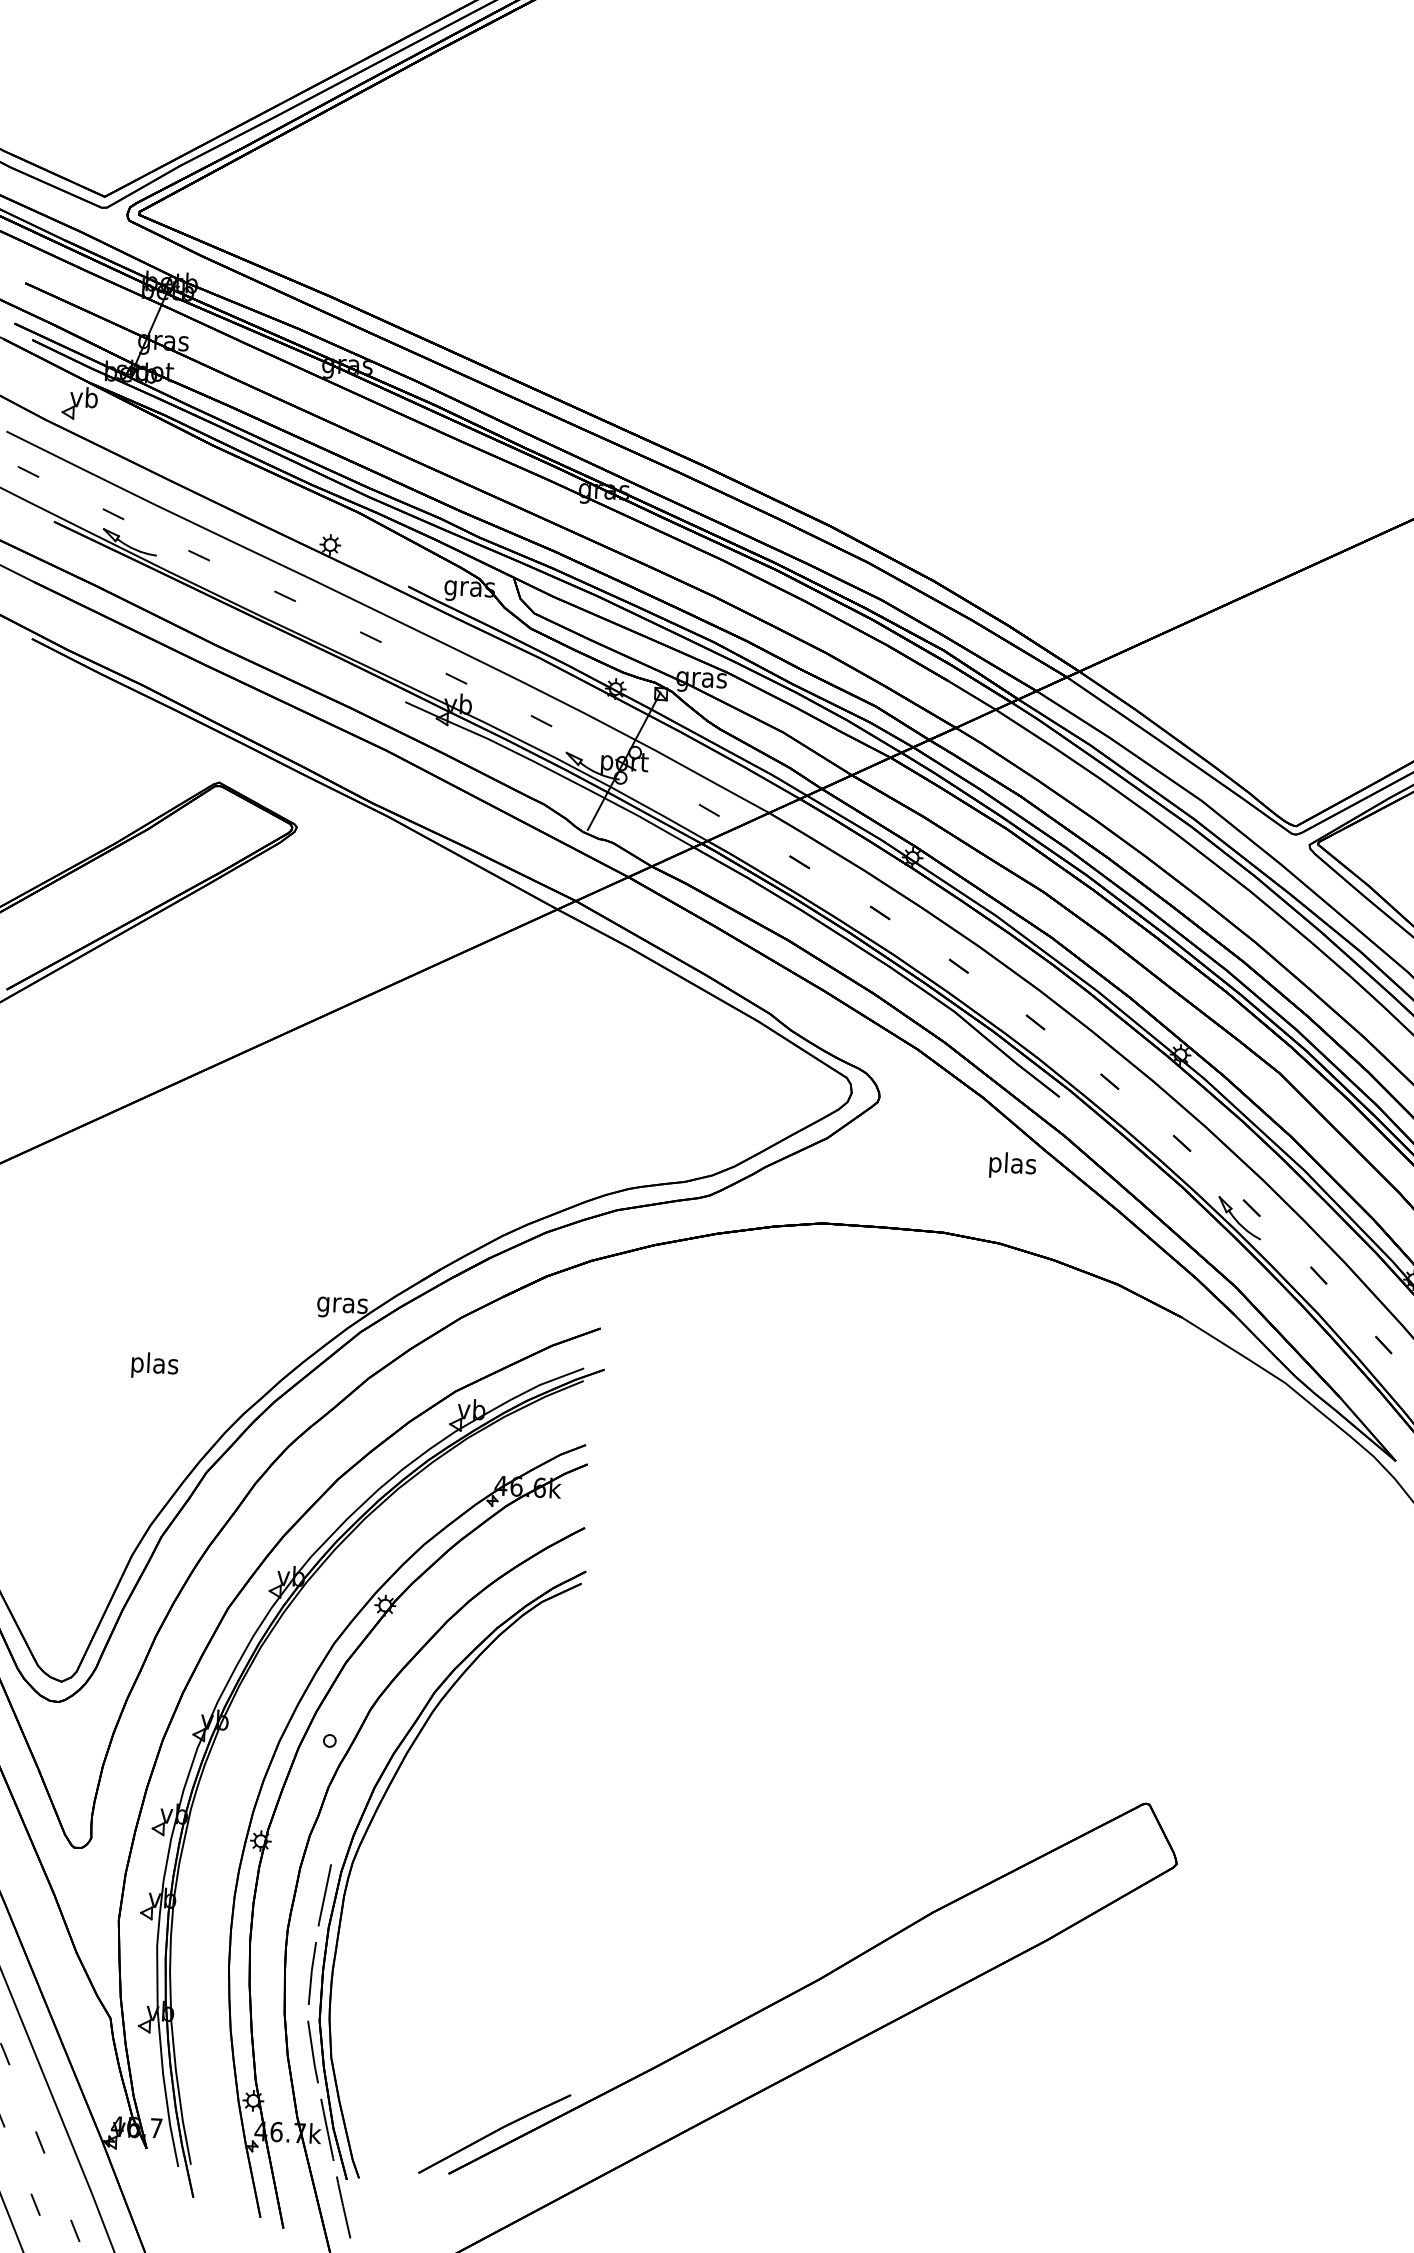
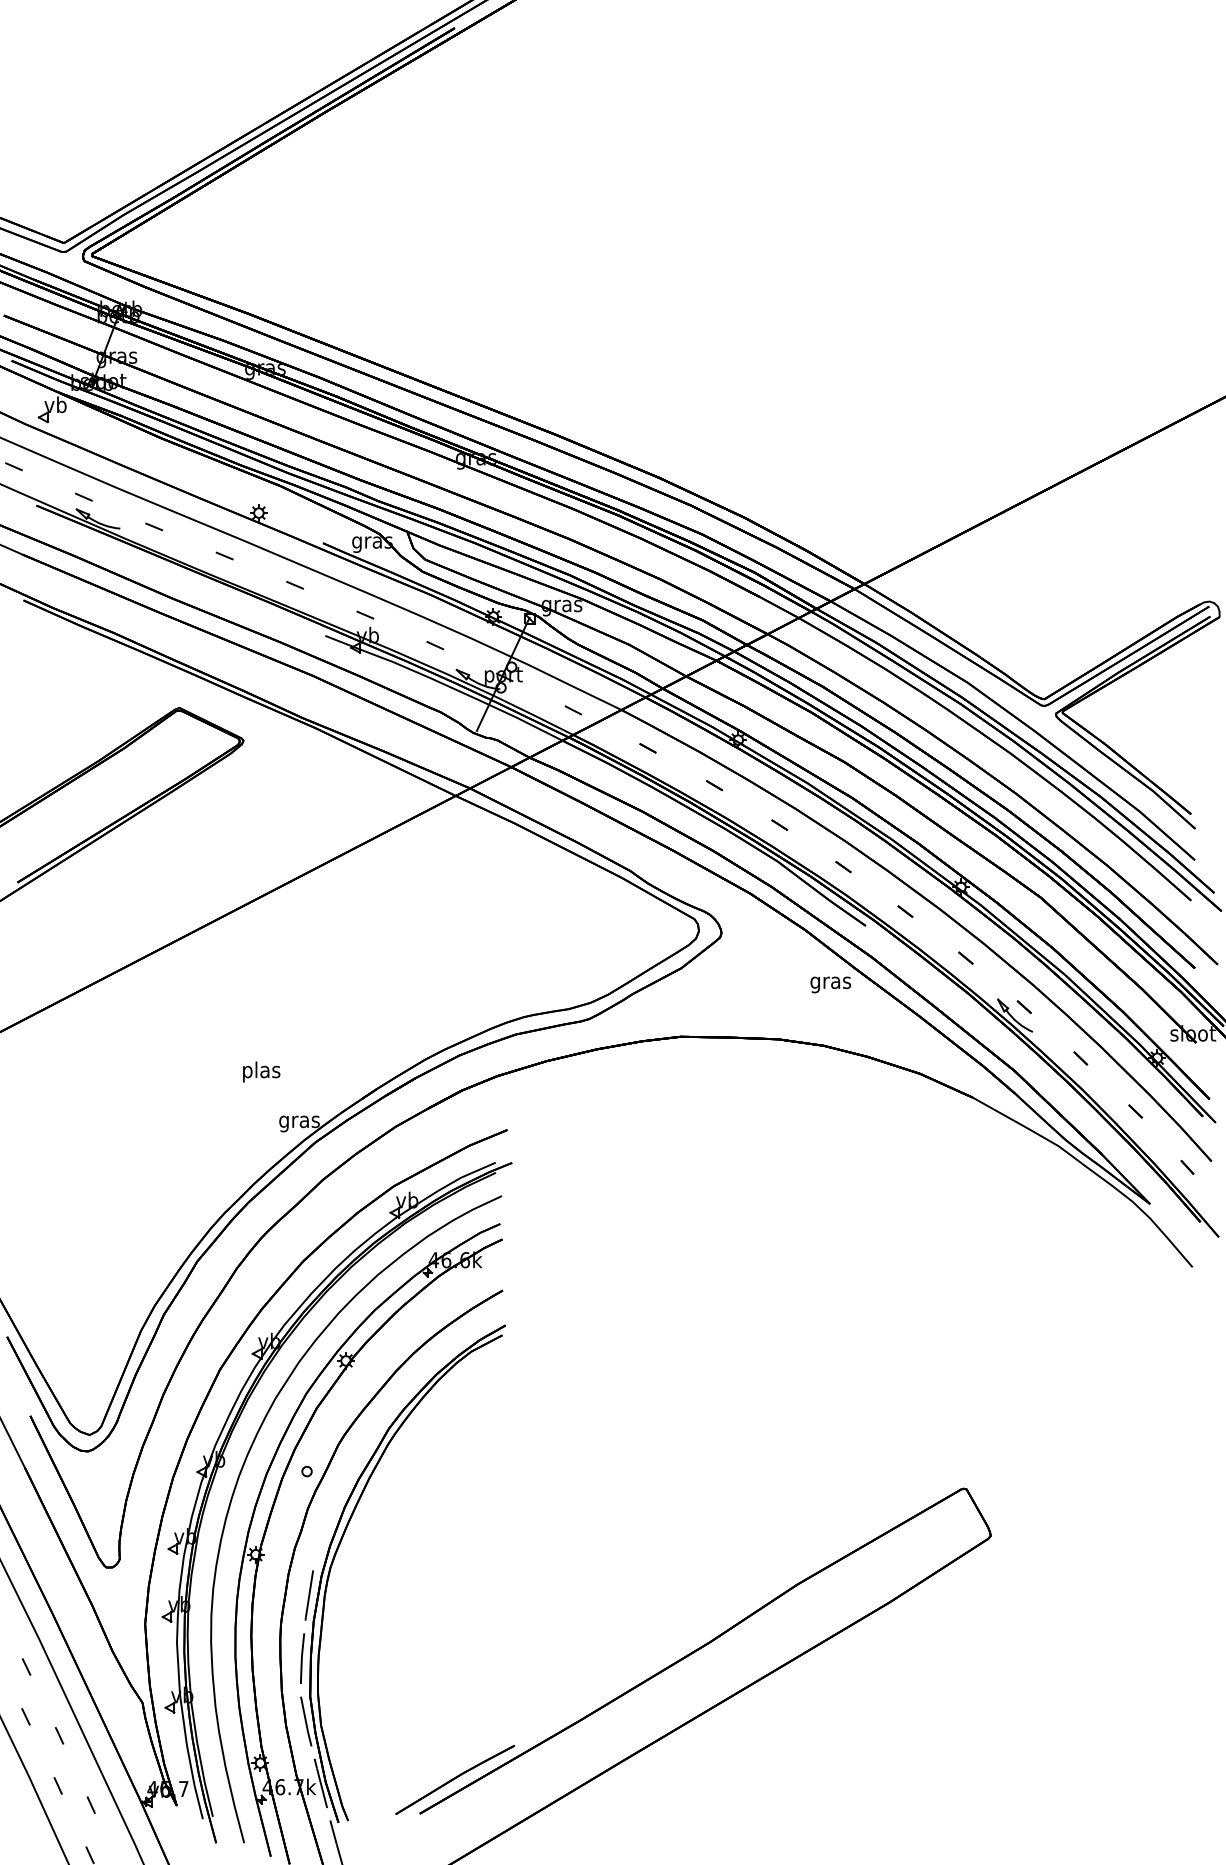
text: (1012, 1165) -> (830, 982), plas -> gras
text: (154, 1365) -> (261, 1071), moved
curve: (248, 1739) -> (241, 1473), added

